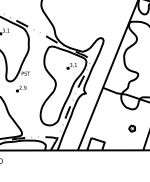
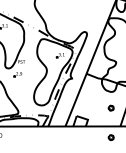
part: (131, 163) -> (110, 137), added

